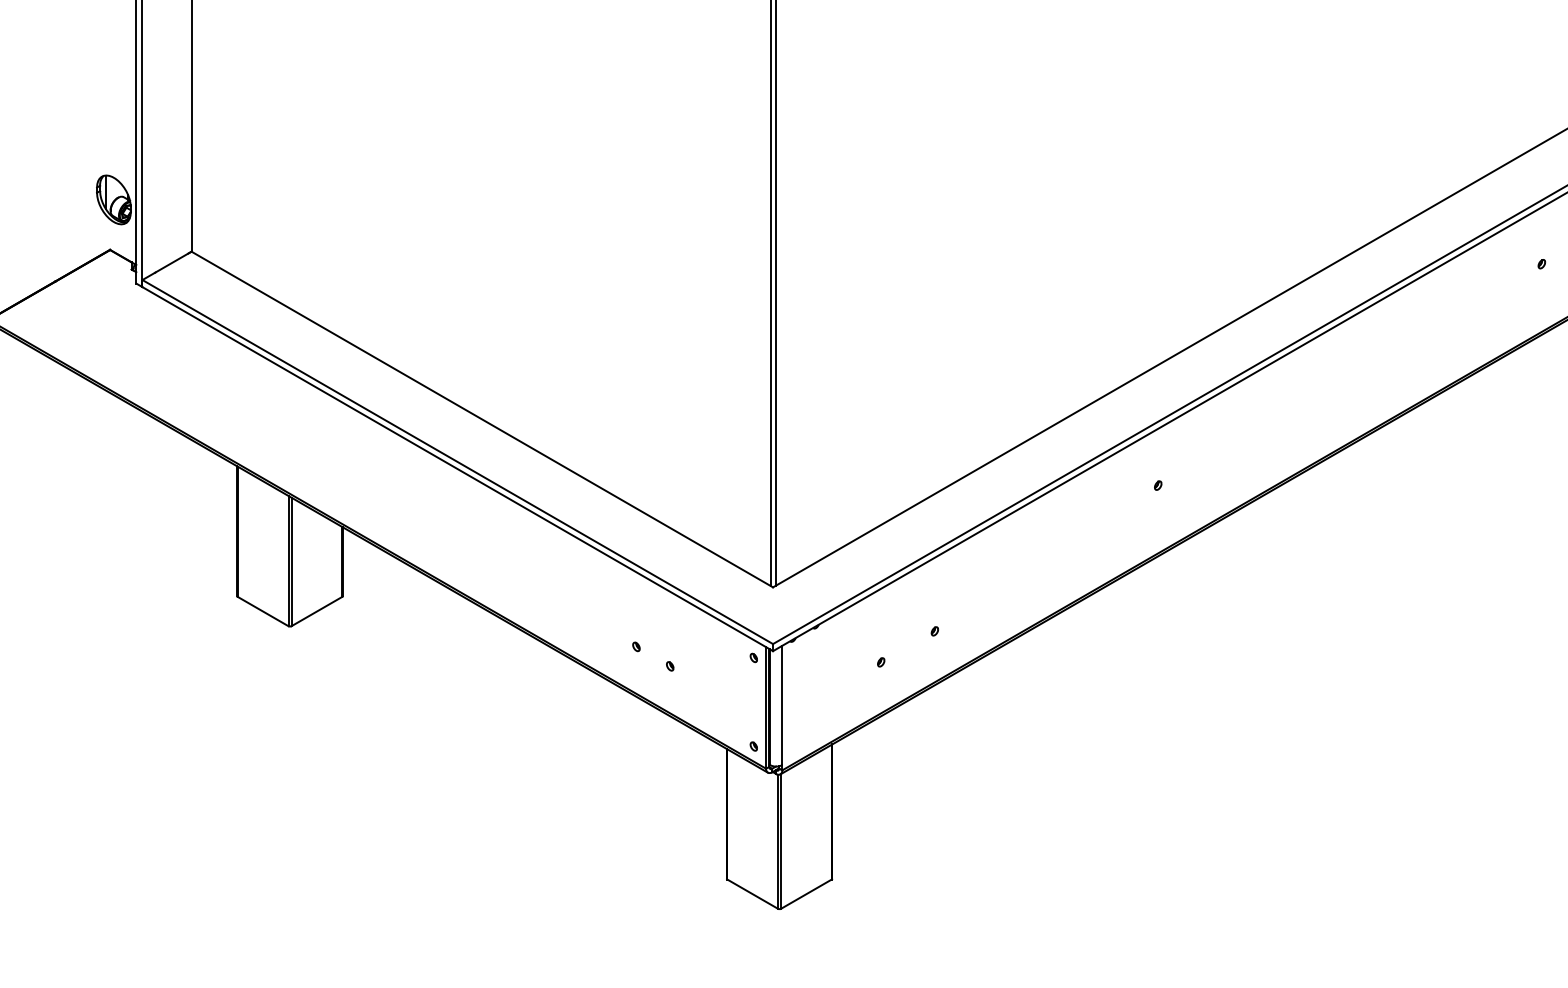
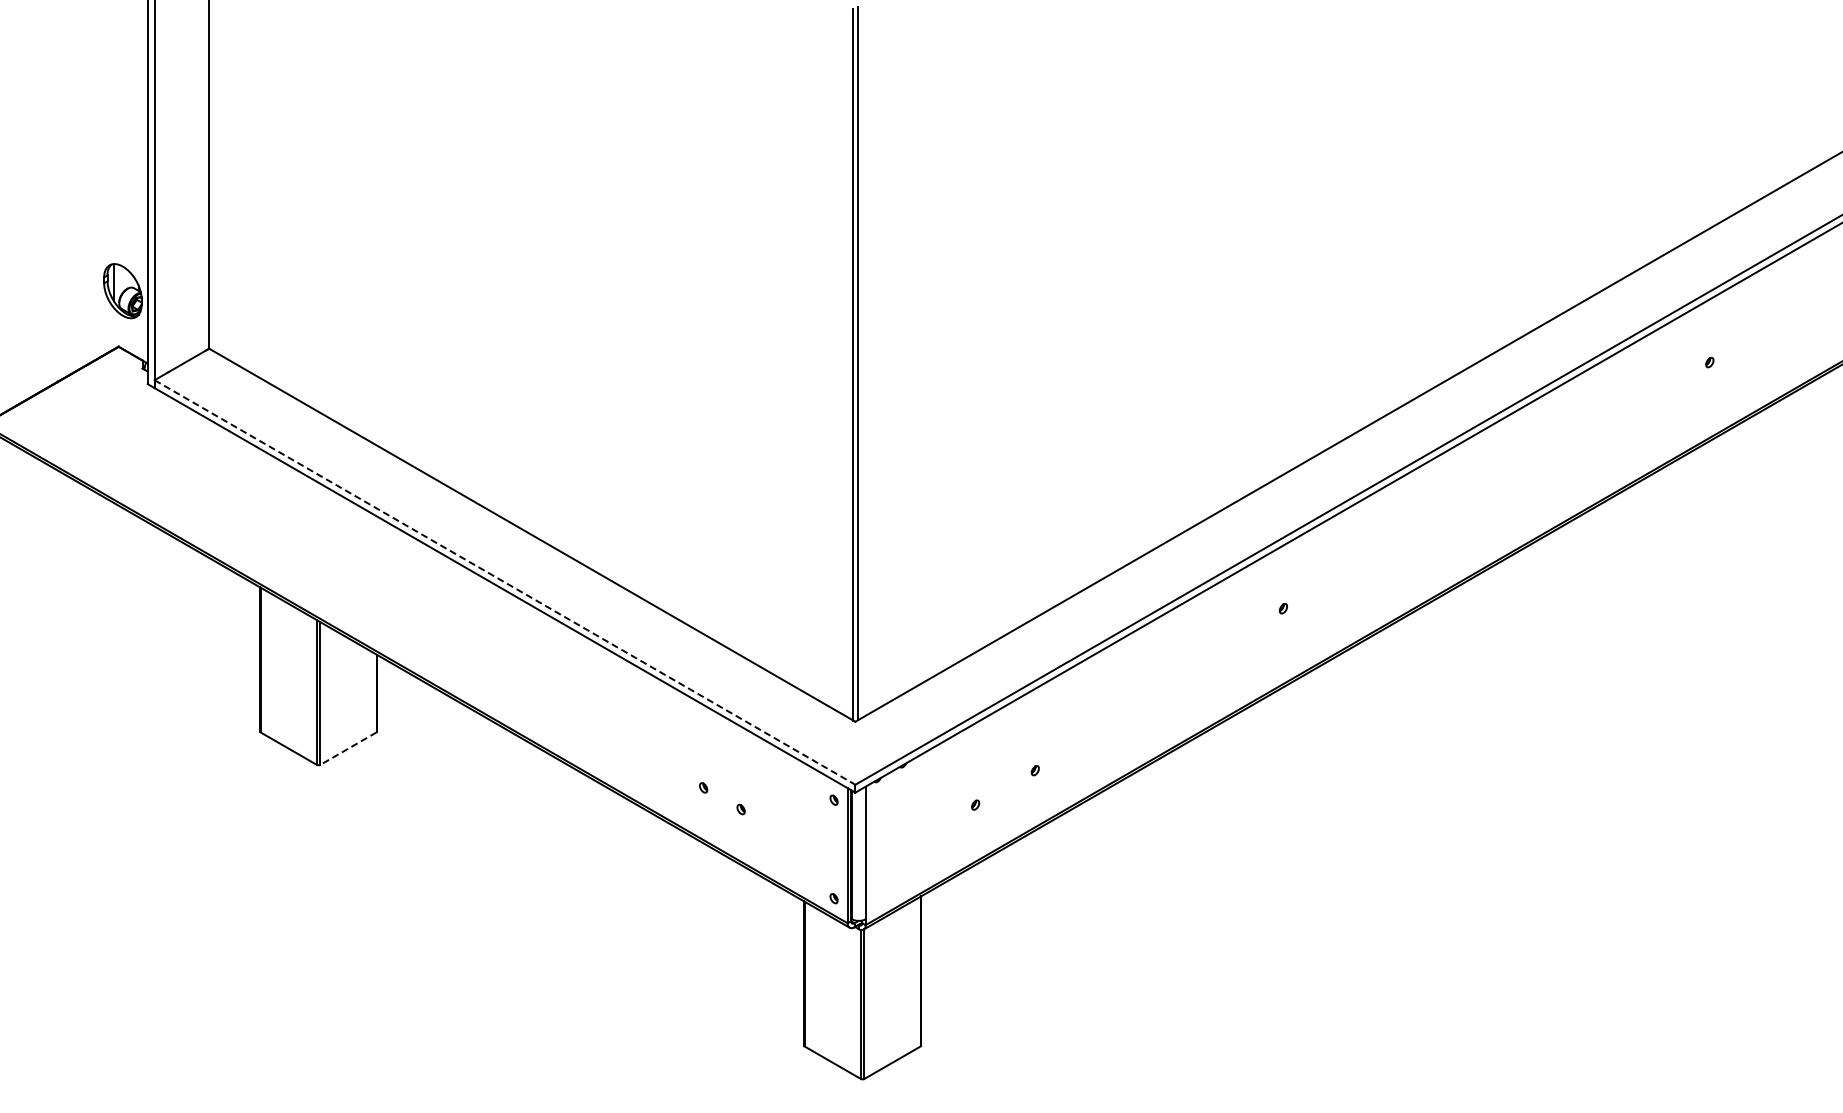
line: (458, 462) -> (505, 582), solid -> dashed
line: (316, 611) -> (348, 748), solid -> dashed

